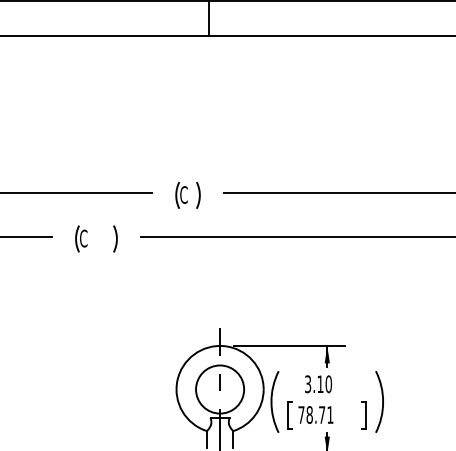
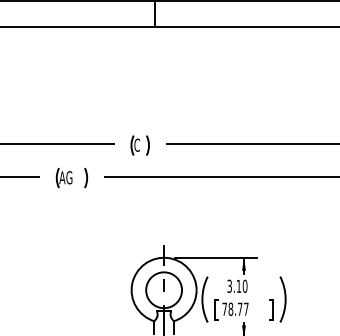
text: (87, 238) -> (65, 177), C -> AG
text: (330, 413) -> (246, 308), 78.71 -> 78.77

